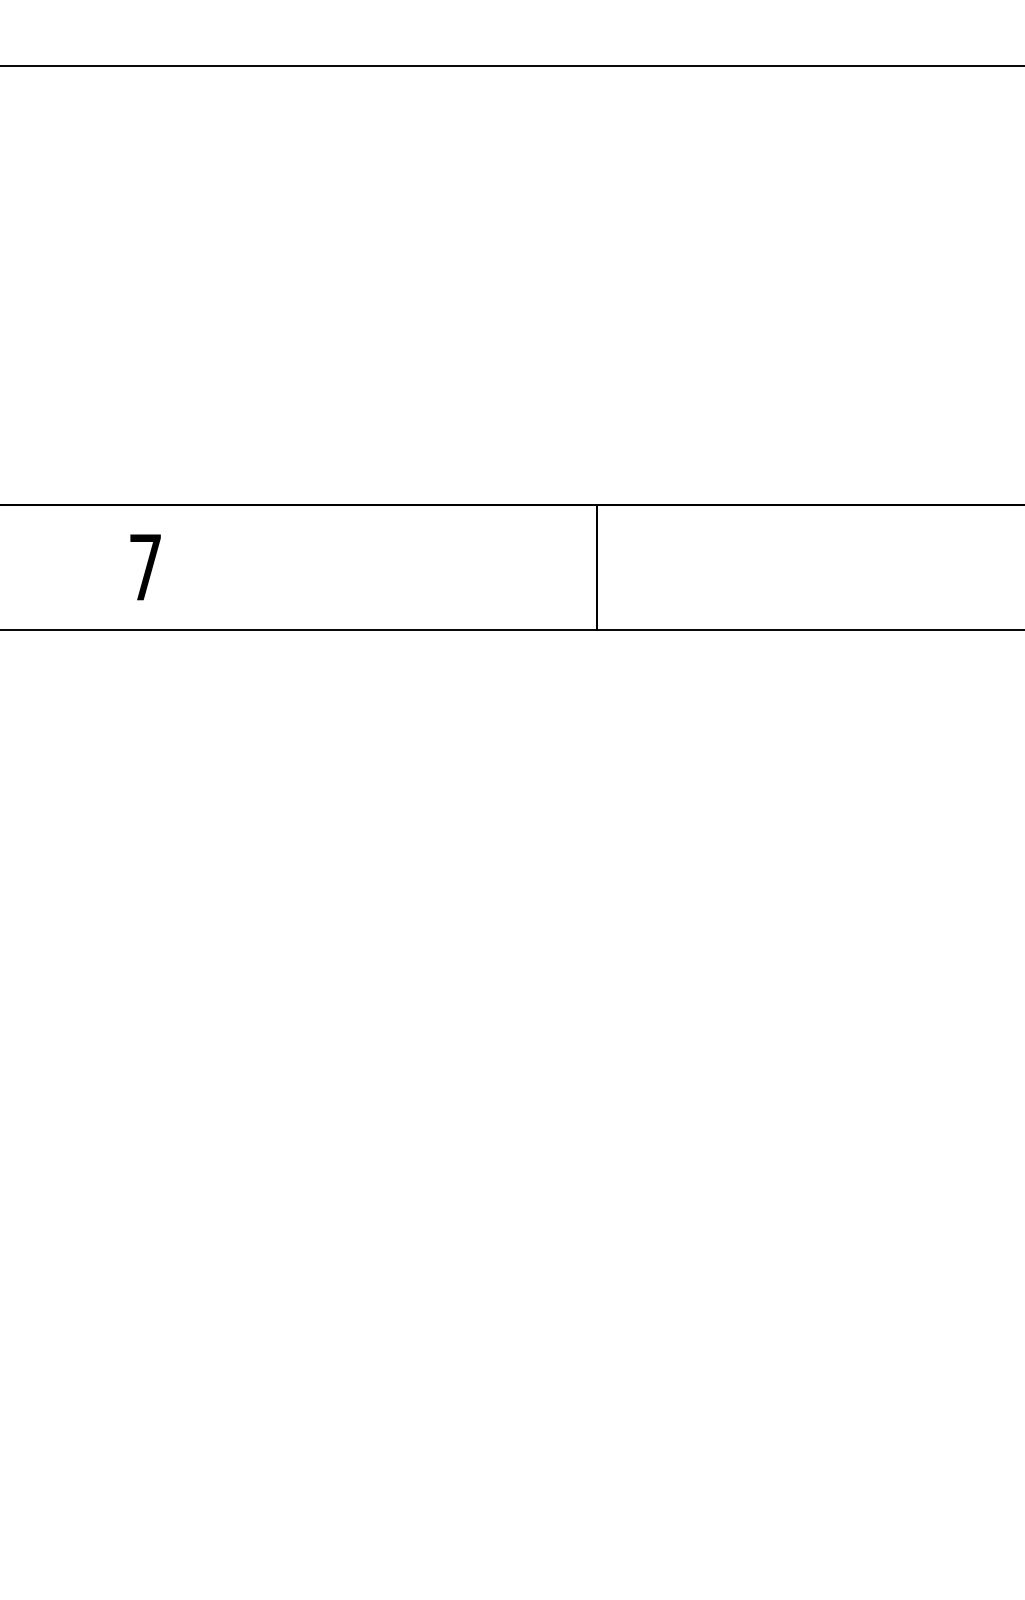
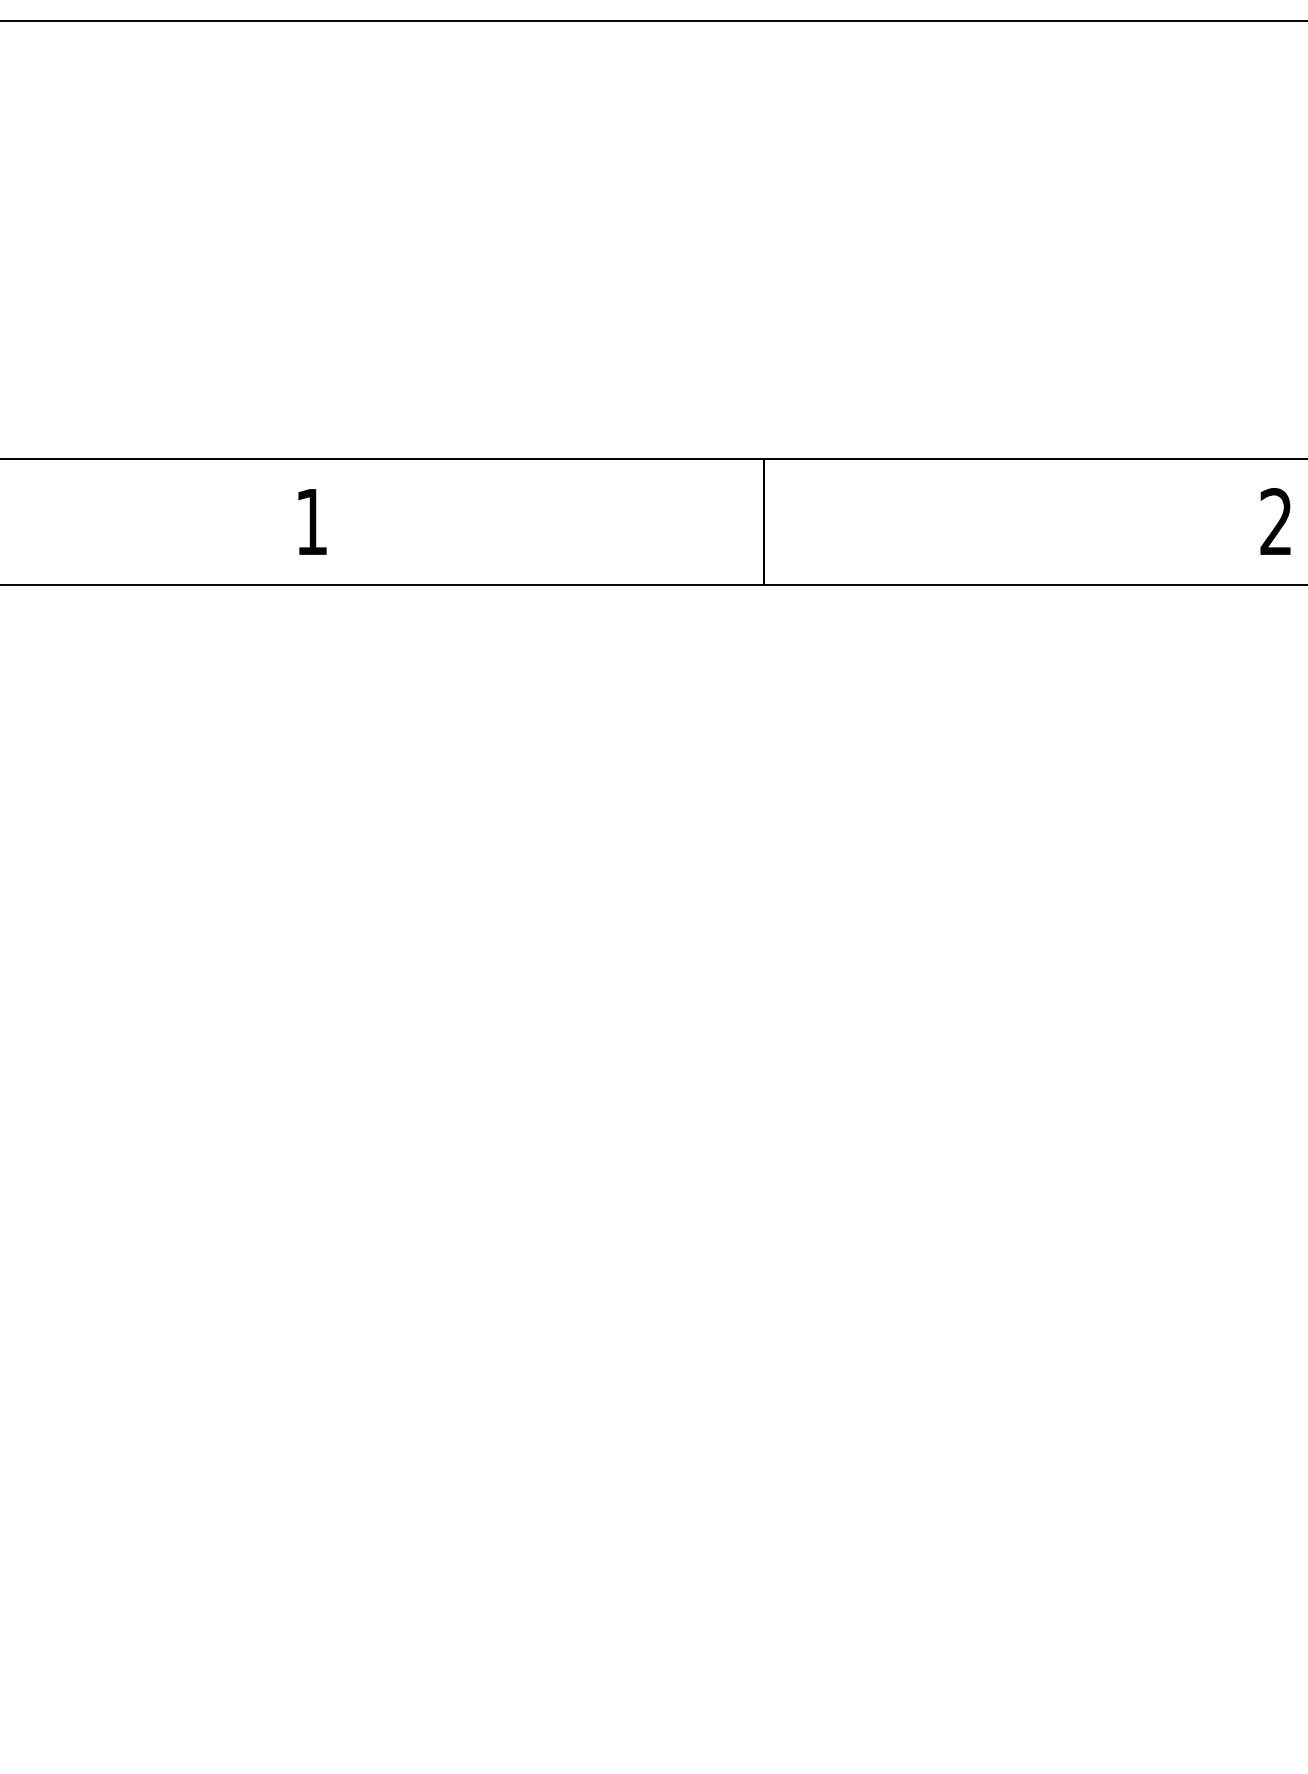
text: (145, 566) -> (311, 521), 7 -> 1

